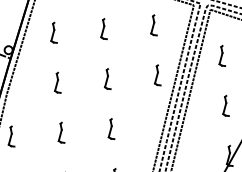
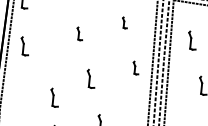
part: (153, 25) -> (123, 23), size x0.6
part: (103, 29) -> (78, 34), size x0.7
part: (53, 32) -> (23, 46), moved
part: (157, 75) -> (135, 68), size x0.7
part: (57, 82) -> (53, 97), moved

